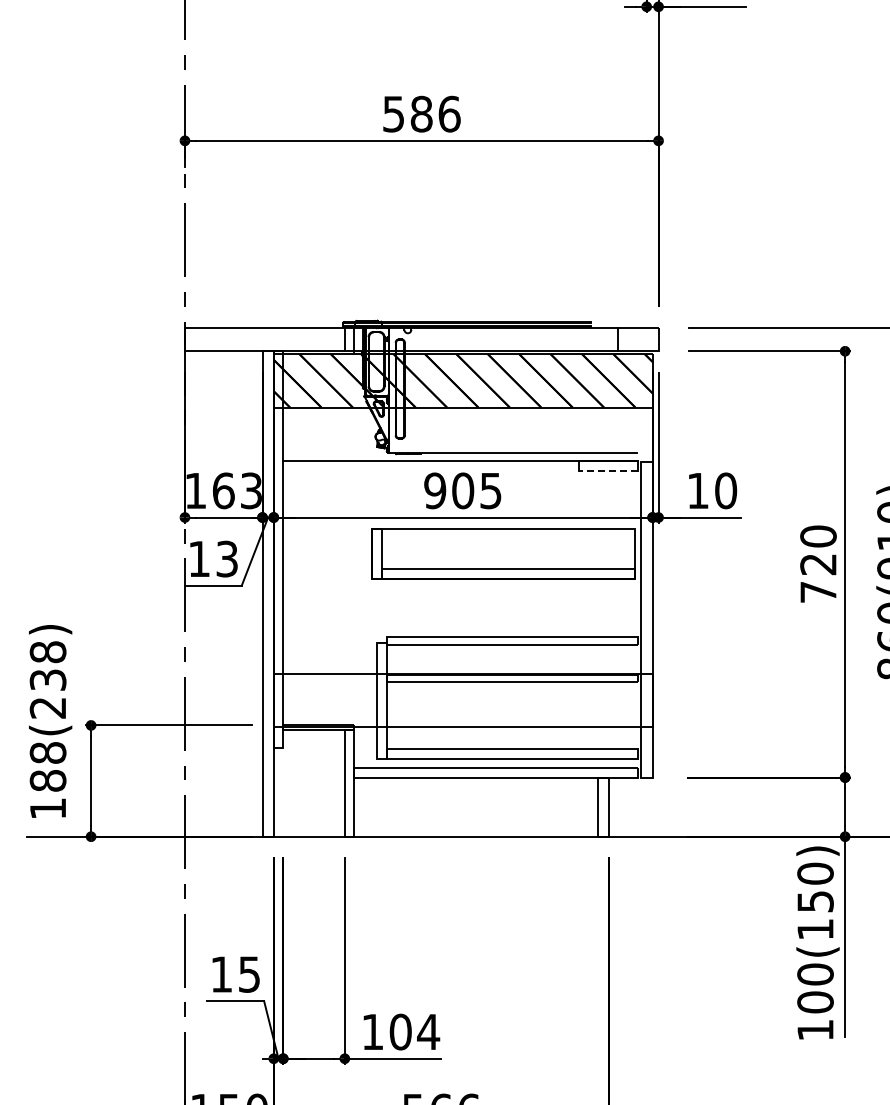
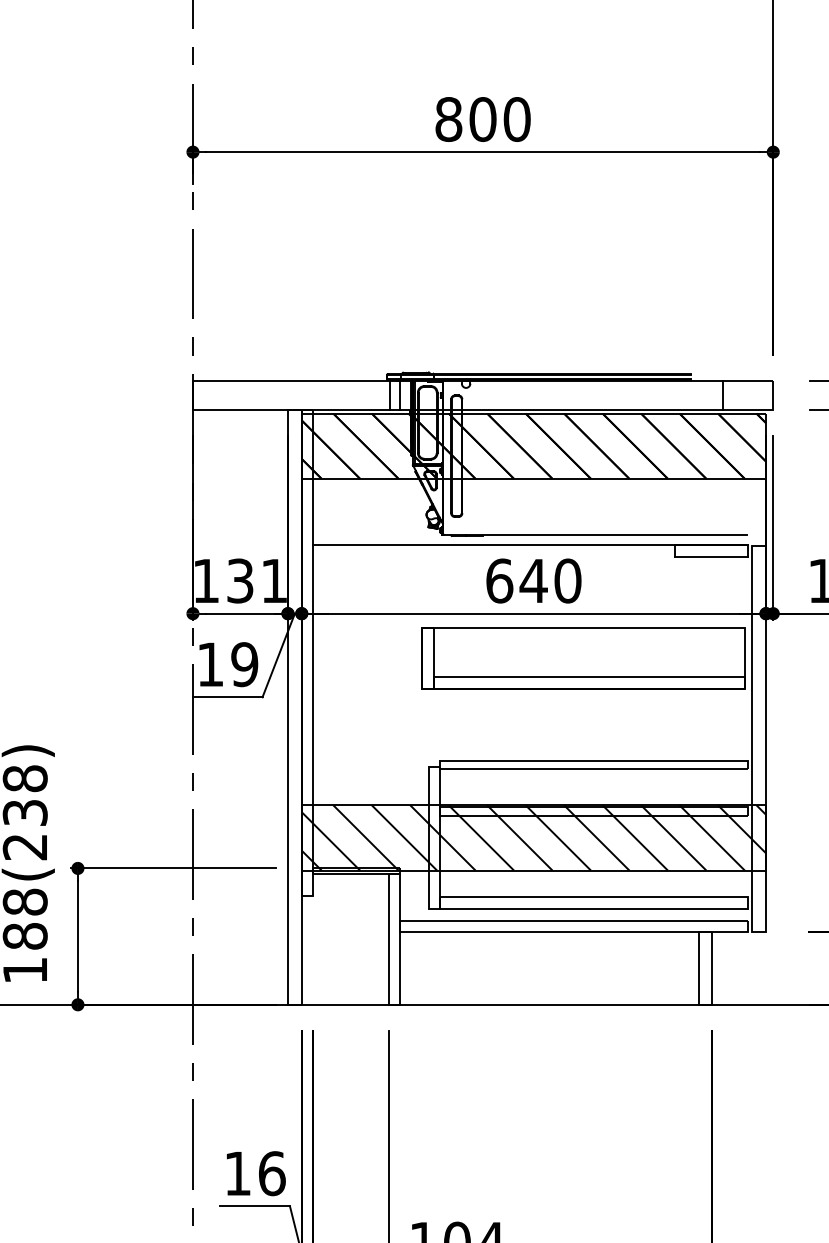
text: (421, 113) -> (482, 118), 586 -> 800
line: (608, 470) -> (711, 556), dashed -> solid
text: (237, 490) -> (257, 580), 163 -> 131
text: (463, 490) -> (534, 580), 905 -> 640
text: (227, 558) -> (245, 663), 13 -> 19
hatch: (462, 700) -> (533, 837), added
text: (249, 974) -> (272, 1173), 15 -> 16

